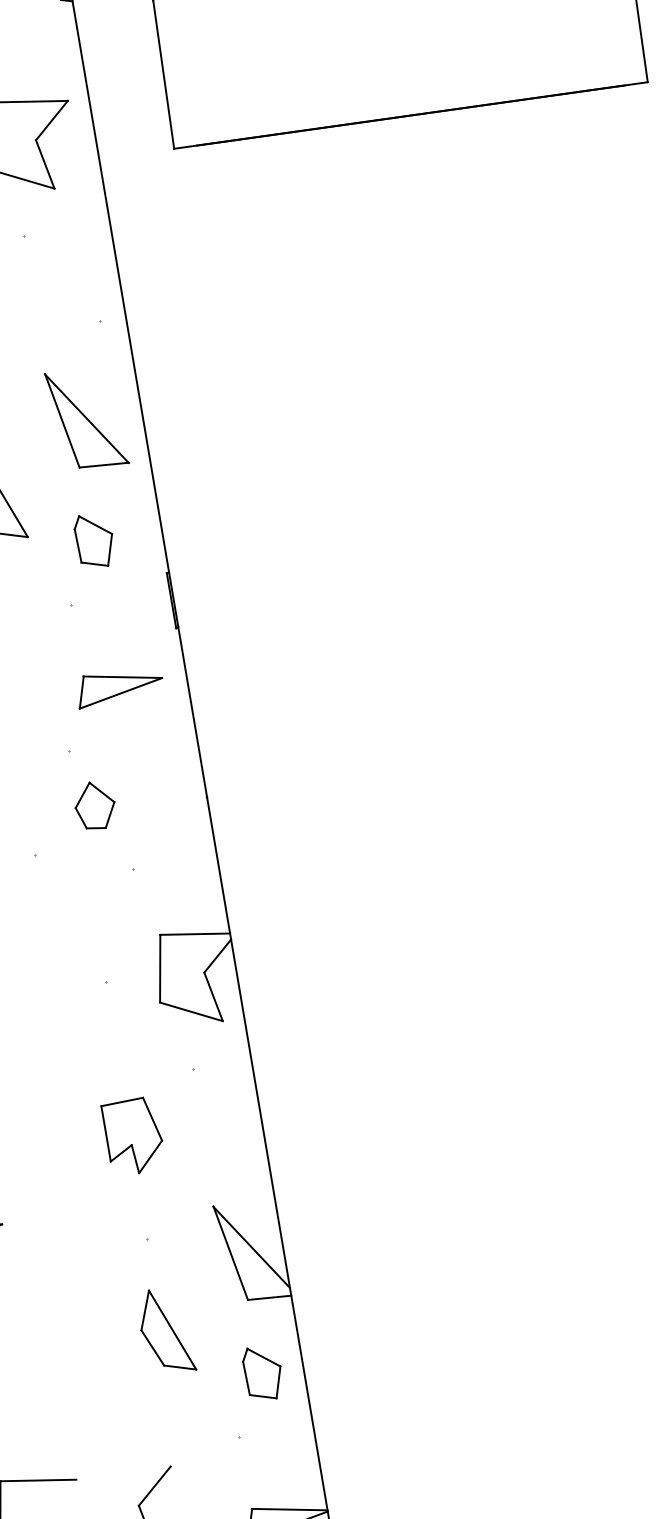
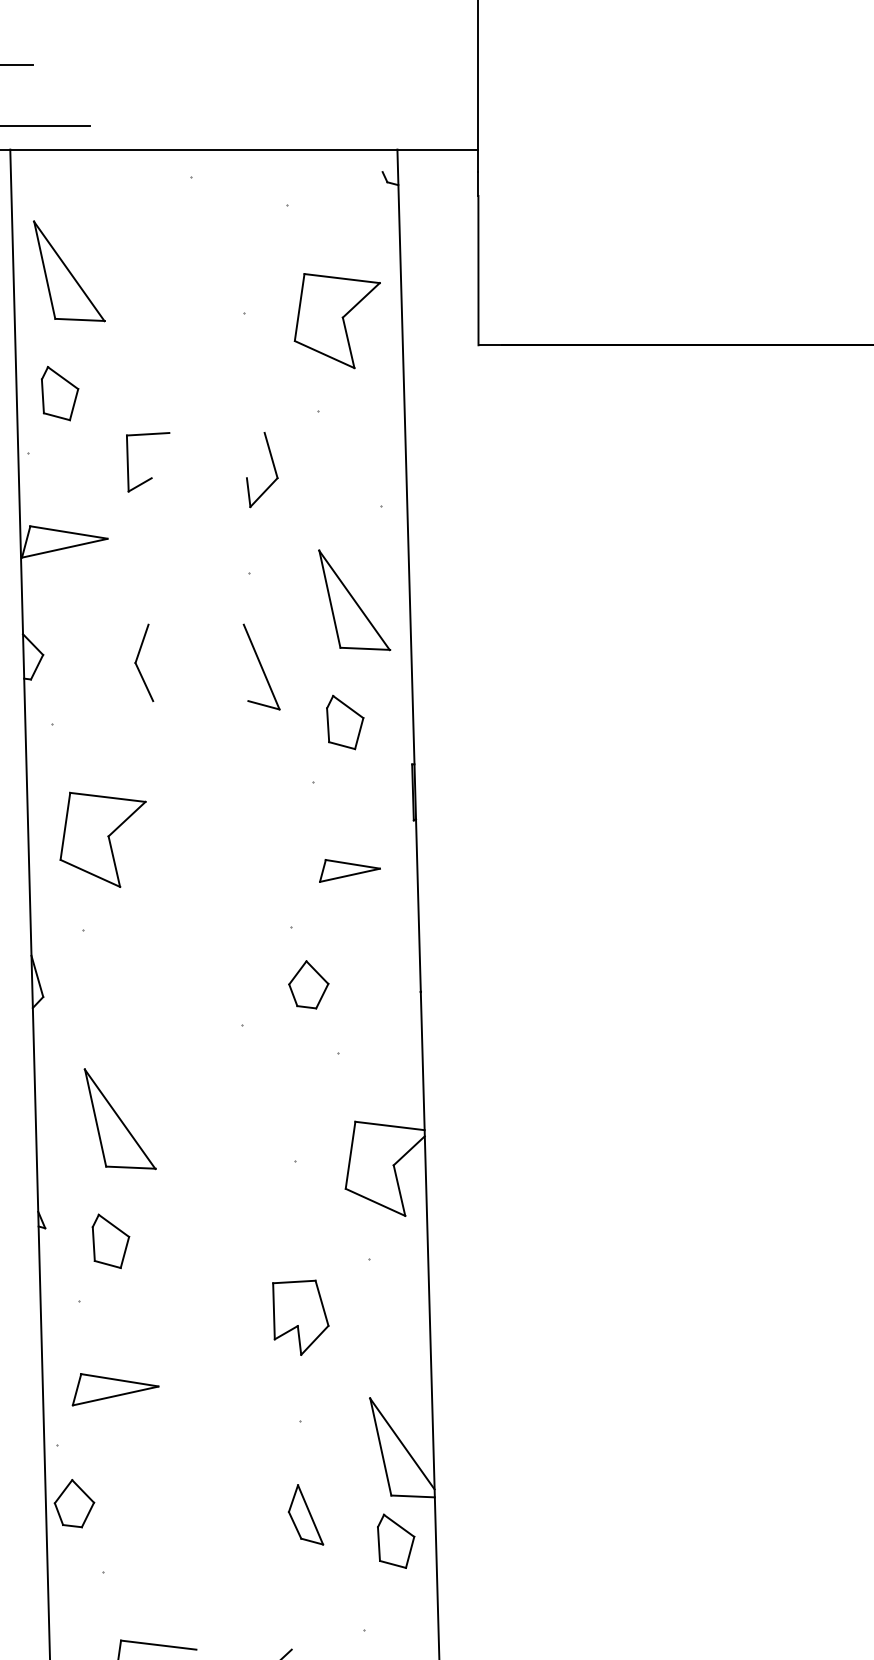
part: (119, 686) -> (349, 870), size x0.7
part: (165, 1330) -> (305, 1514), size x0.7
part: (263, 1372) -> (396, 1540), moved

